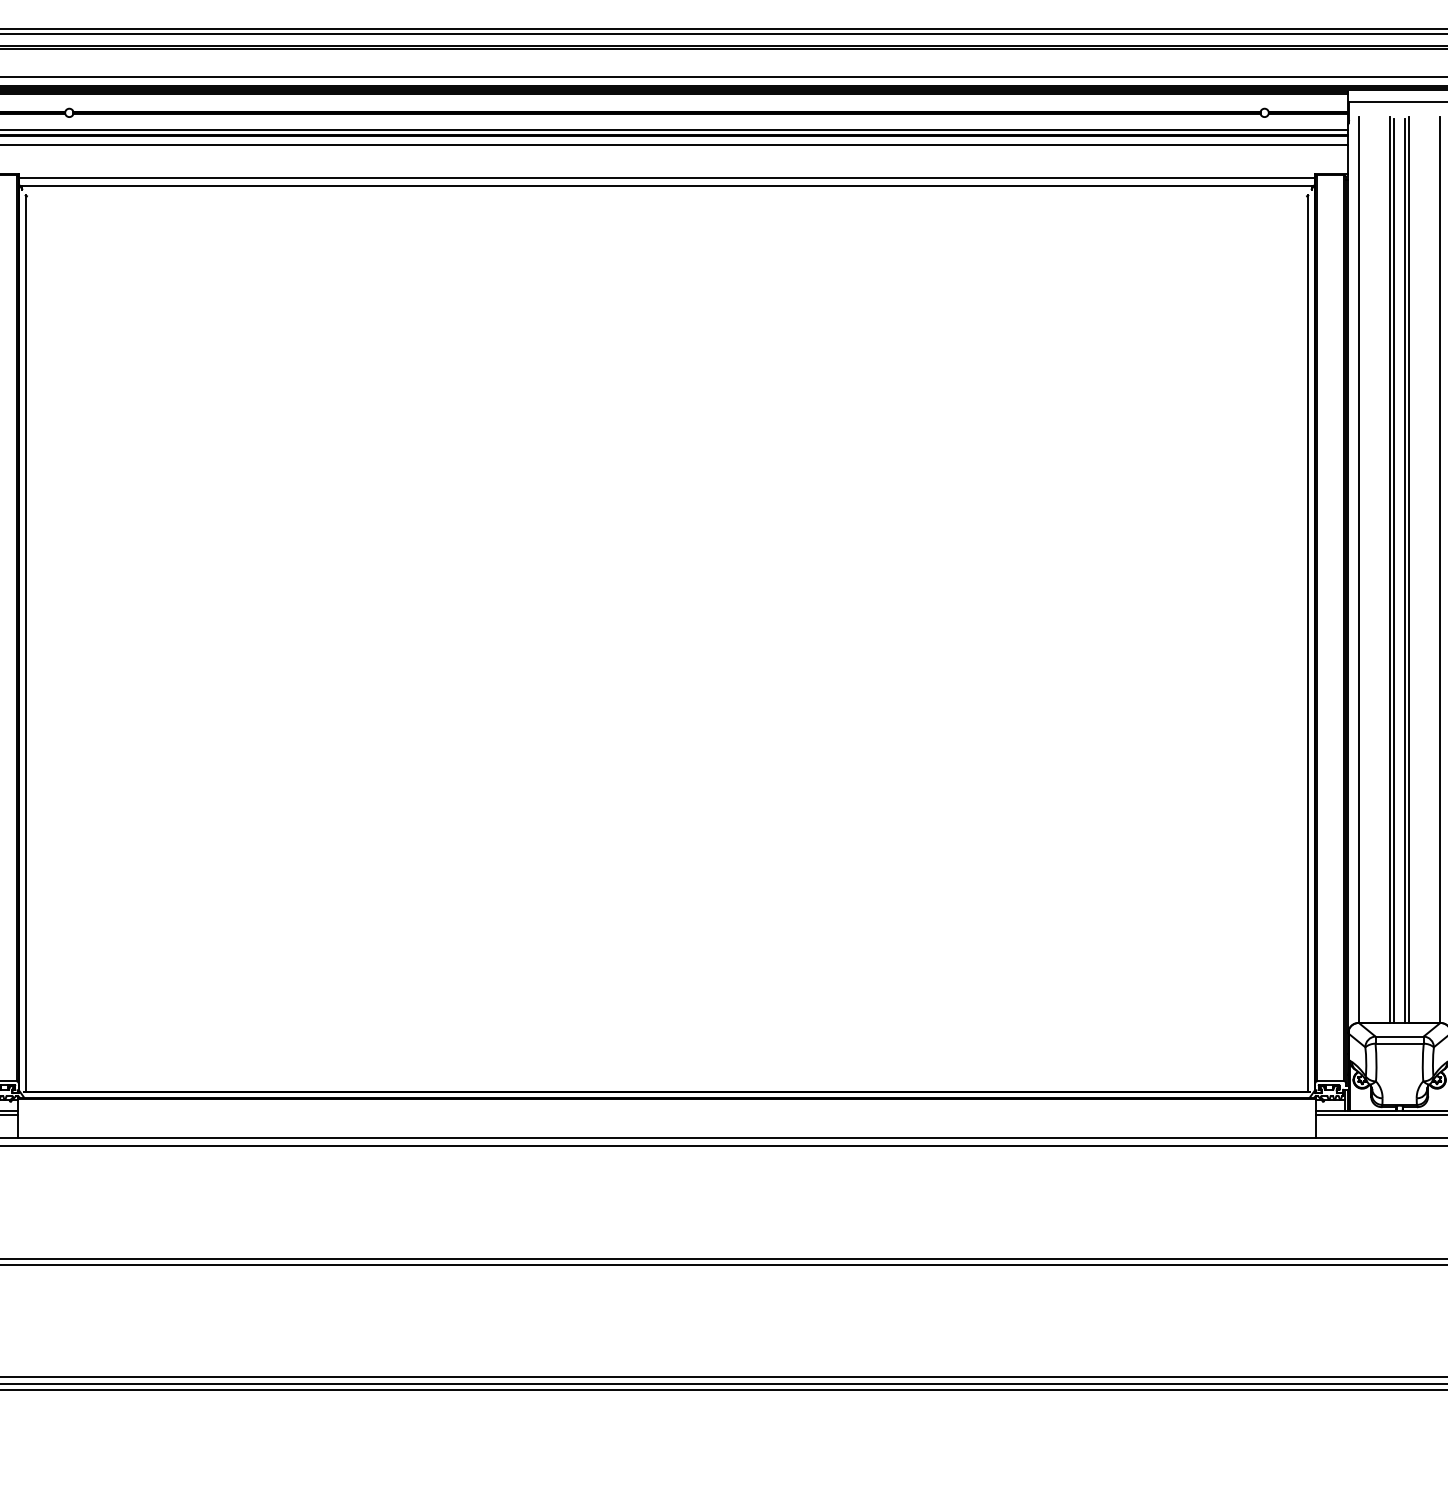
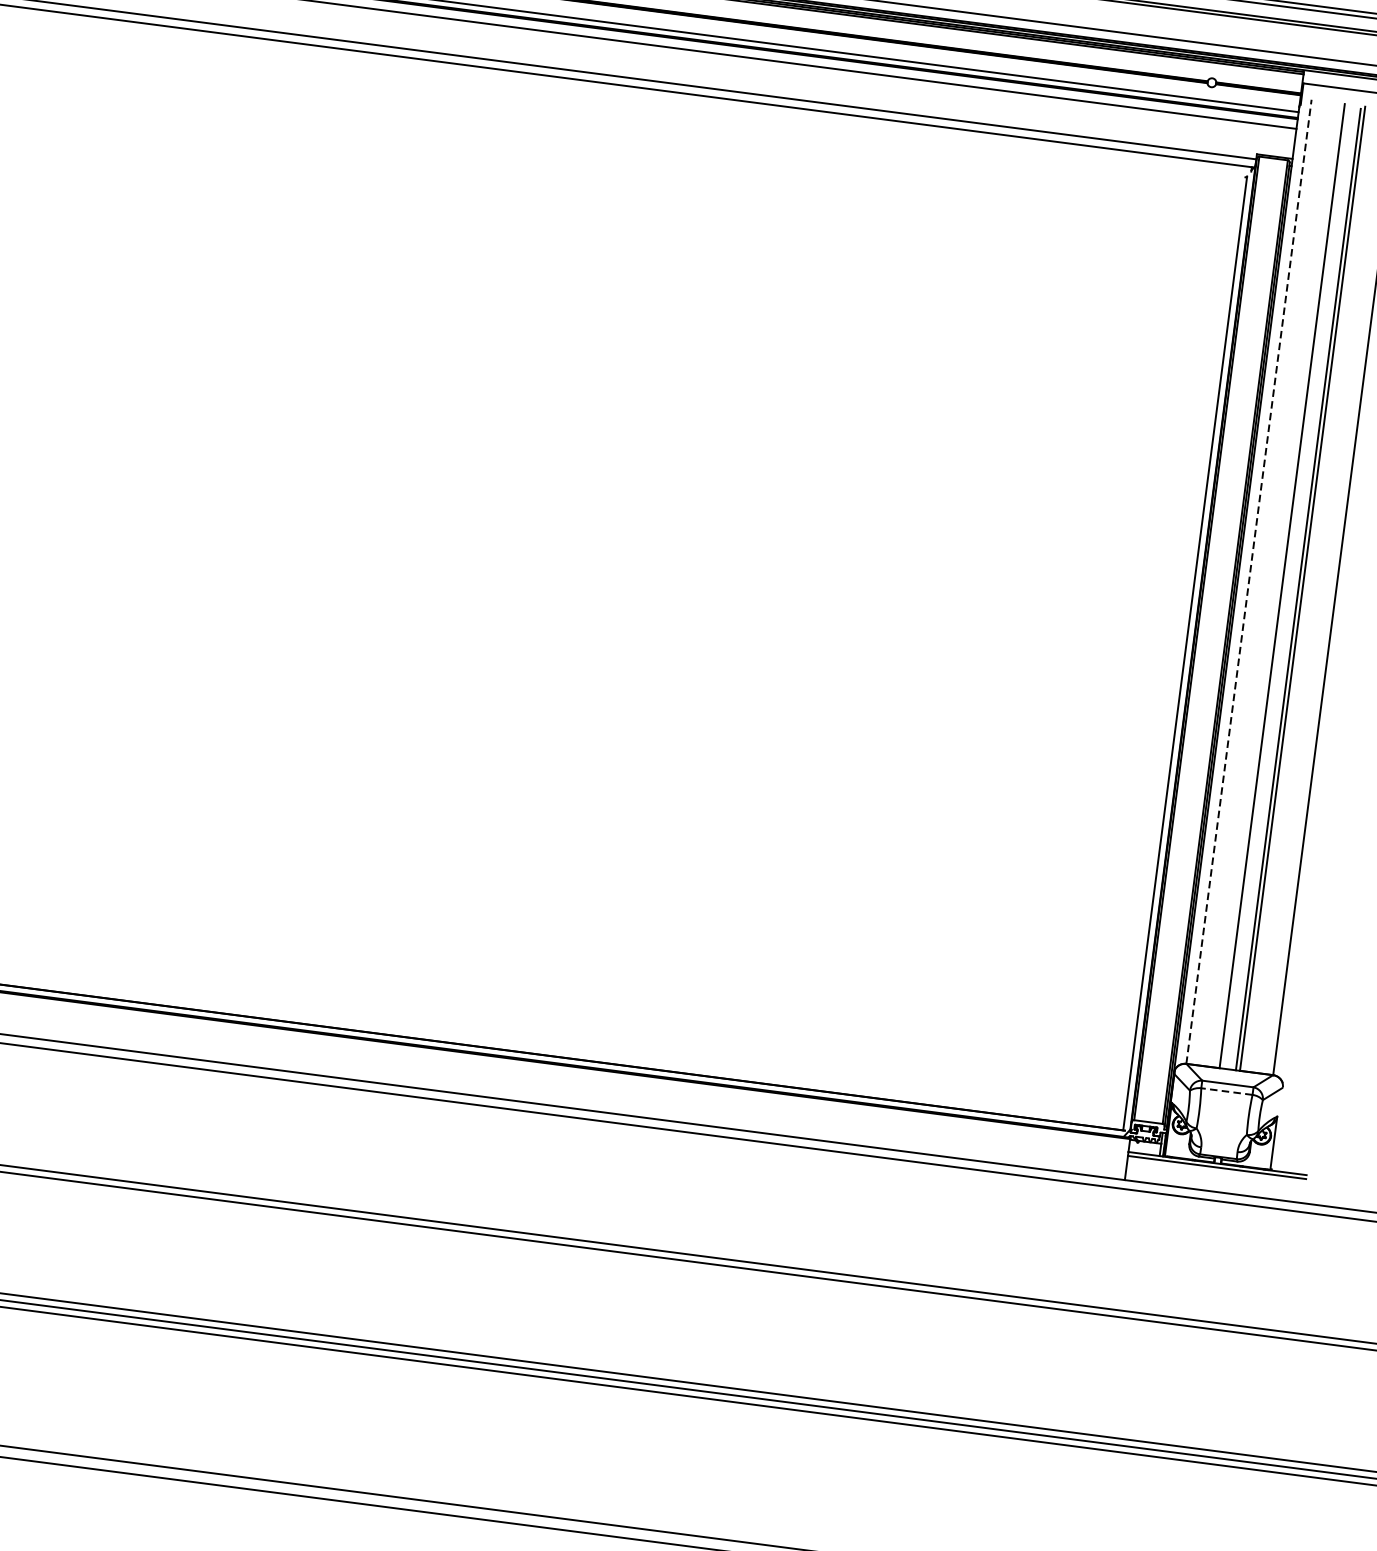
line: (1358, 569) -> (1248, 581), solid -> dashed
line: (1393, 570) -> (1285, 587), removed
line: (1399, 1043) -> (1226, 1091), solid -> dashed

